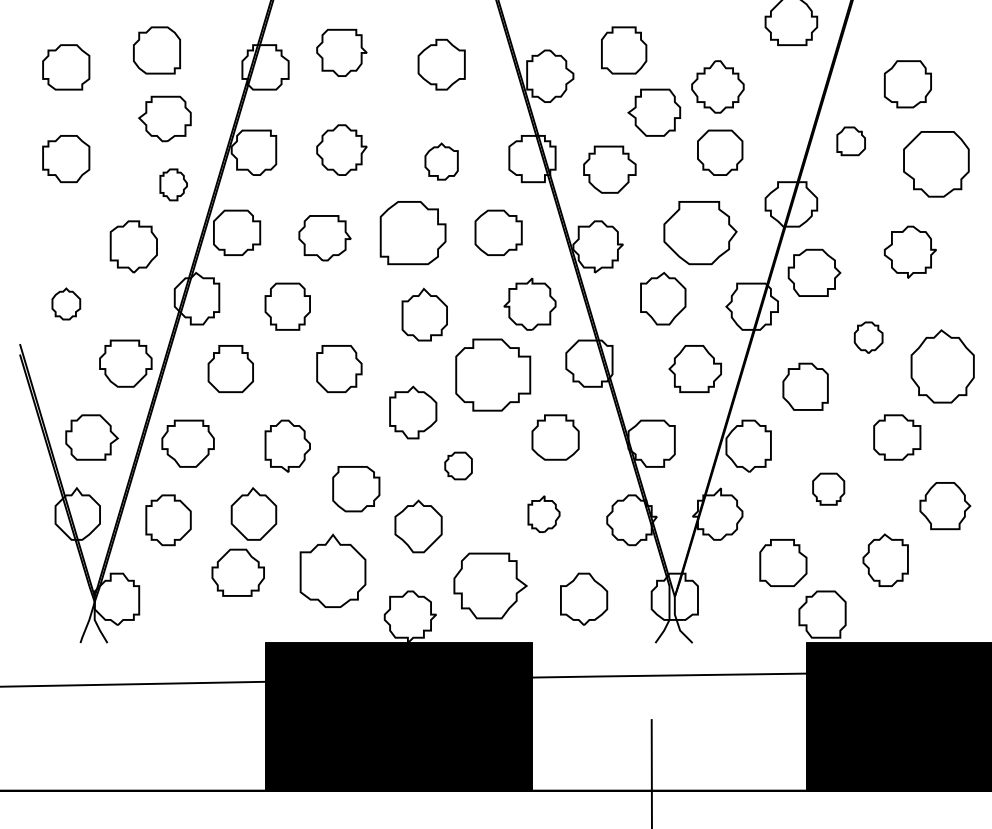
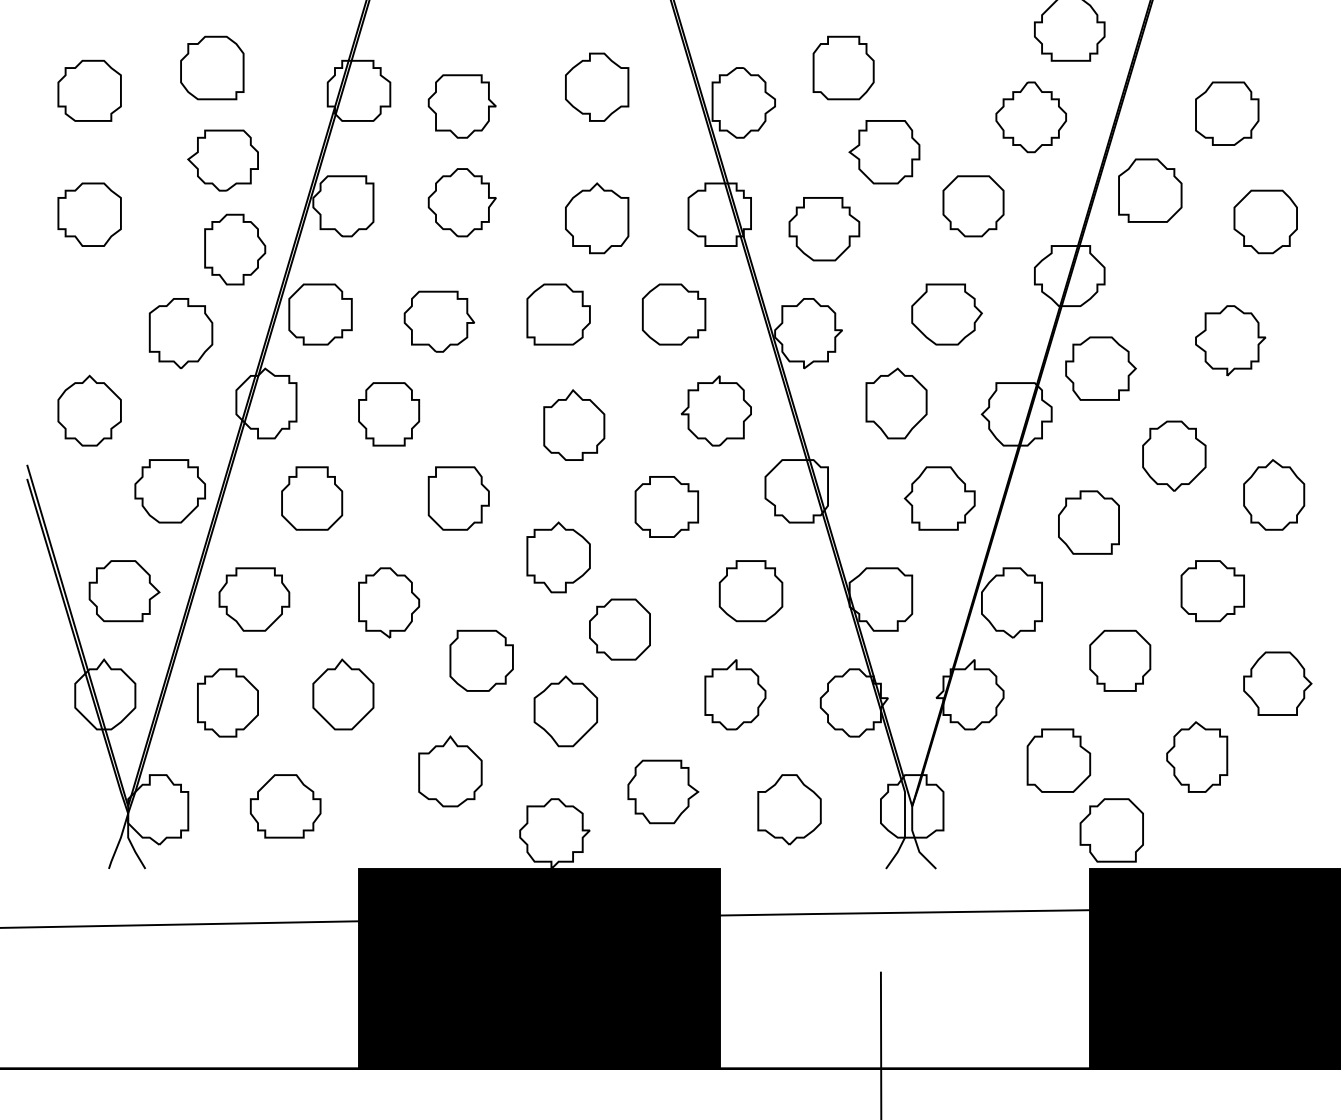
part: (341, 52) -> (461, 105), moved
part: (717, 86) -> (1030, 116), moved
part: (851, 141) -> (1150, 191), size x1.67
part: (441, 161) -> (596, 218), size x1.43
part: (936, 164) -> (1265, 222), size x0.71
part: (173, 184) -> (234, 249), size x1.67
part: (413, 232) -> (559, 314), size x0.71
part: (700, 232) -> (946, 314), size x0.71
part: (66, 303) -> (90, 409), size x1.67
part: (868, 337) -> (1173, 455), size x1.67
part: (942, 365) -> (1273, 493), size x0.71
part: (493, 375) -> (667, 507), size x0.62
part: (458, 465) -> (619, 628), size x1.67
part: (828, 489) -> (1119, 661), size x1.43
part: (543, 513) -> (734, 693), size x1.43
part: (333, 570) -> (450, 770), size x0.71
part: (237, 572) -> (284, 805), moved
part: (490, 586) -> (663, 792), size x0.71

